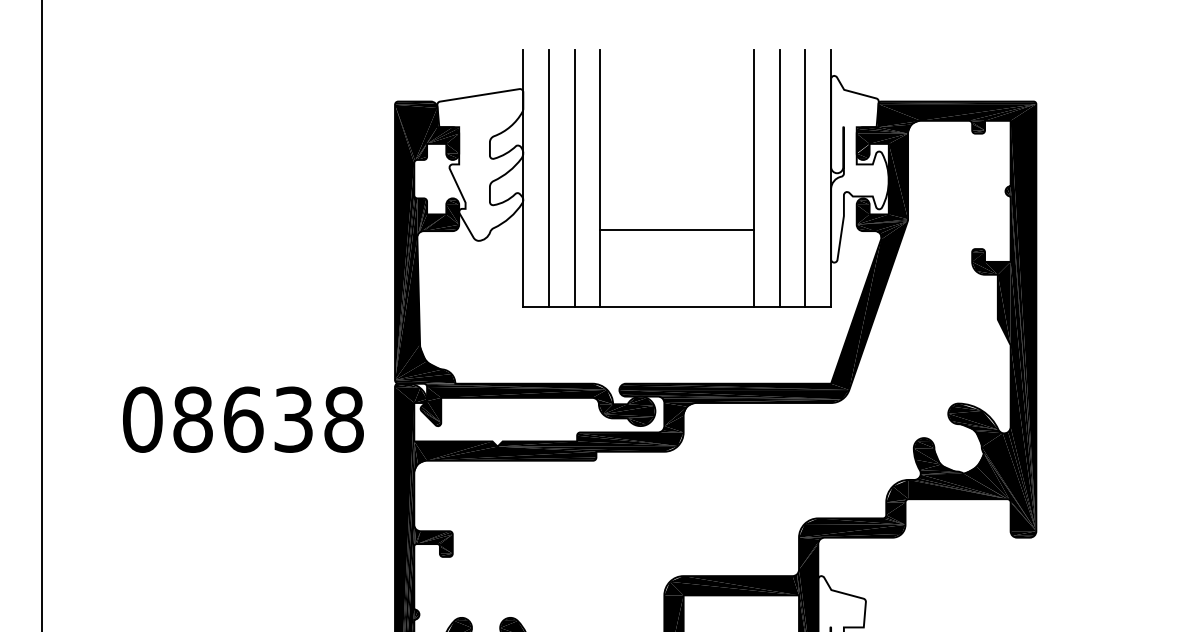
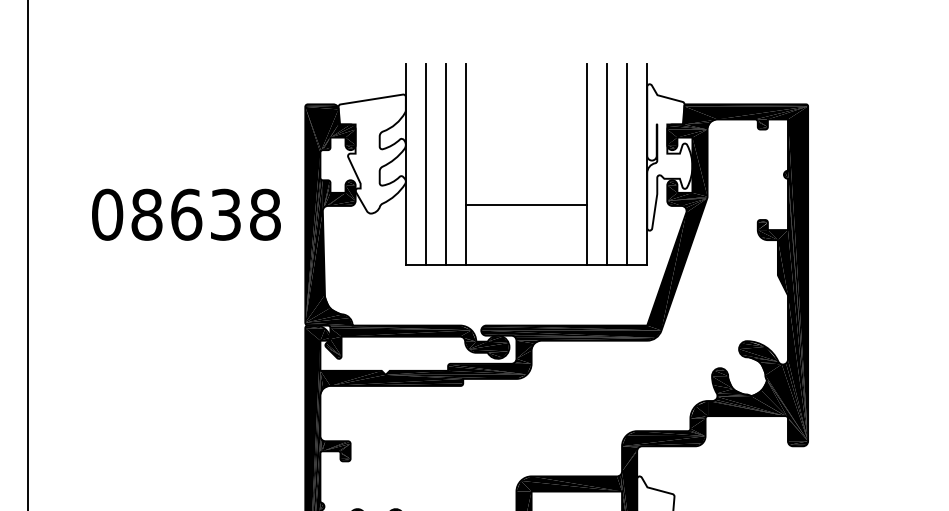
text: (243, 419) -> (186, 214), moved

